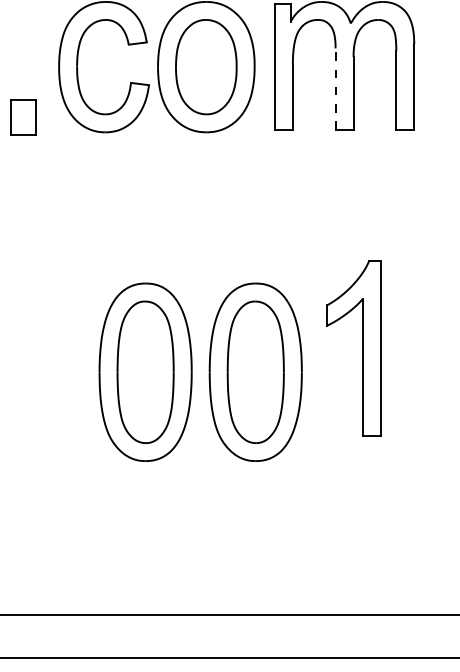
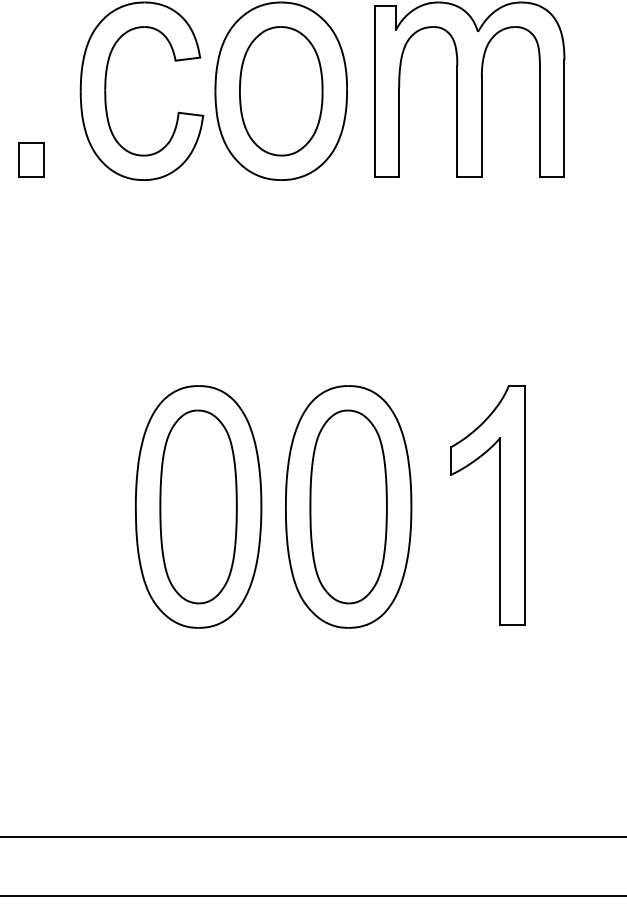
line: (335, 89) -> (457, 121), dashed -> solid
part: (22, 117) -> (30, 159), size x0.71
part: (362, 348) -> (499, 505), moved

